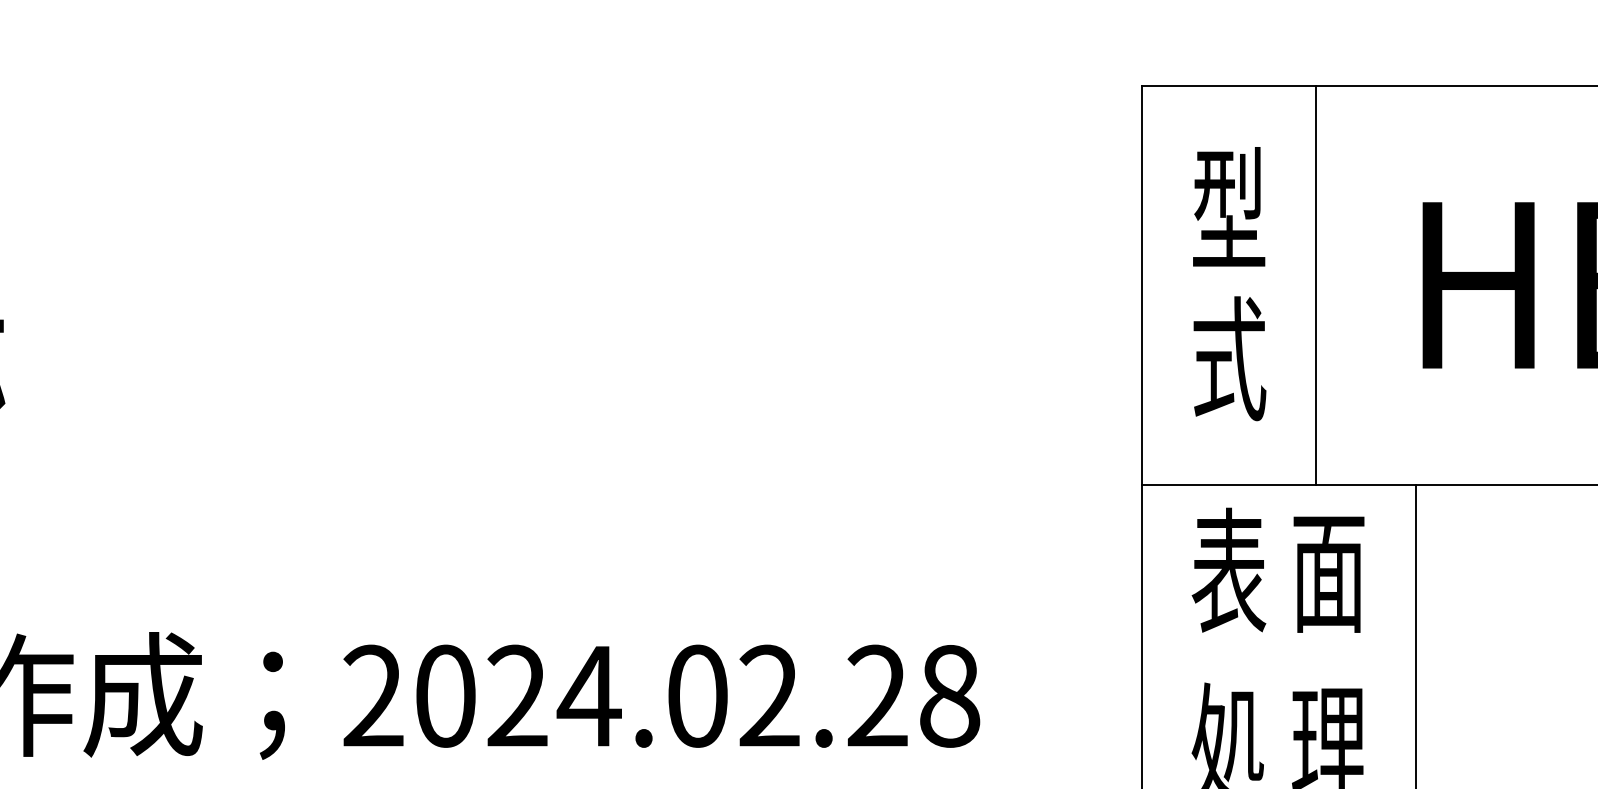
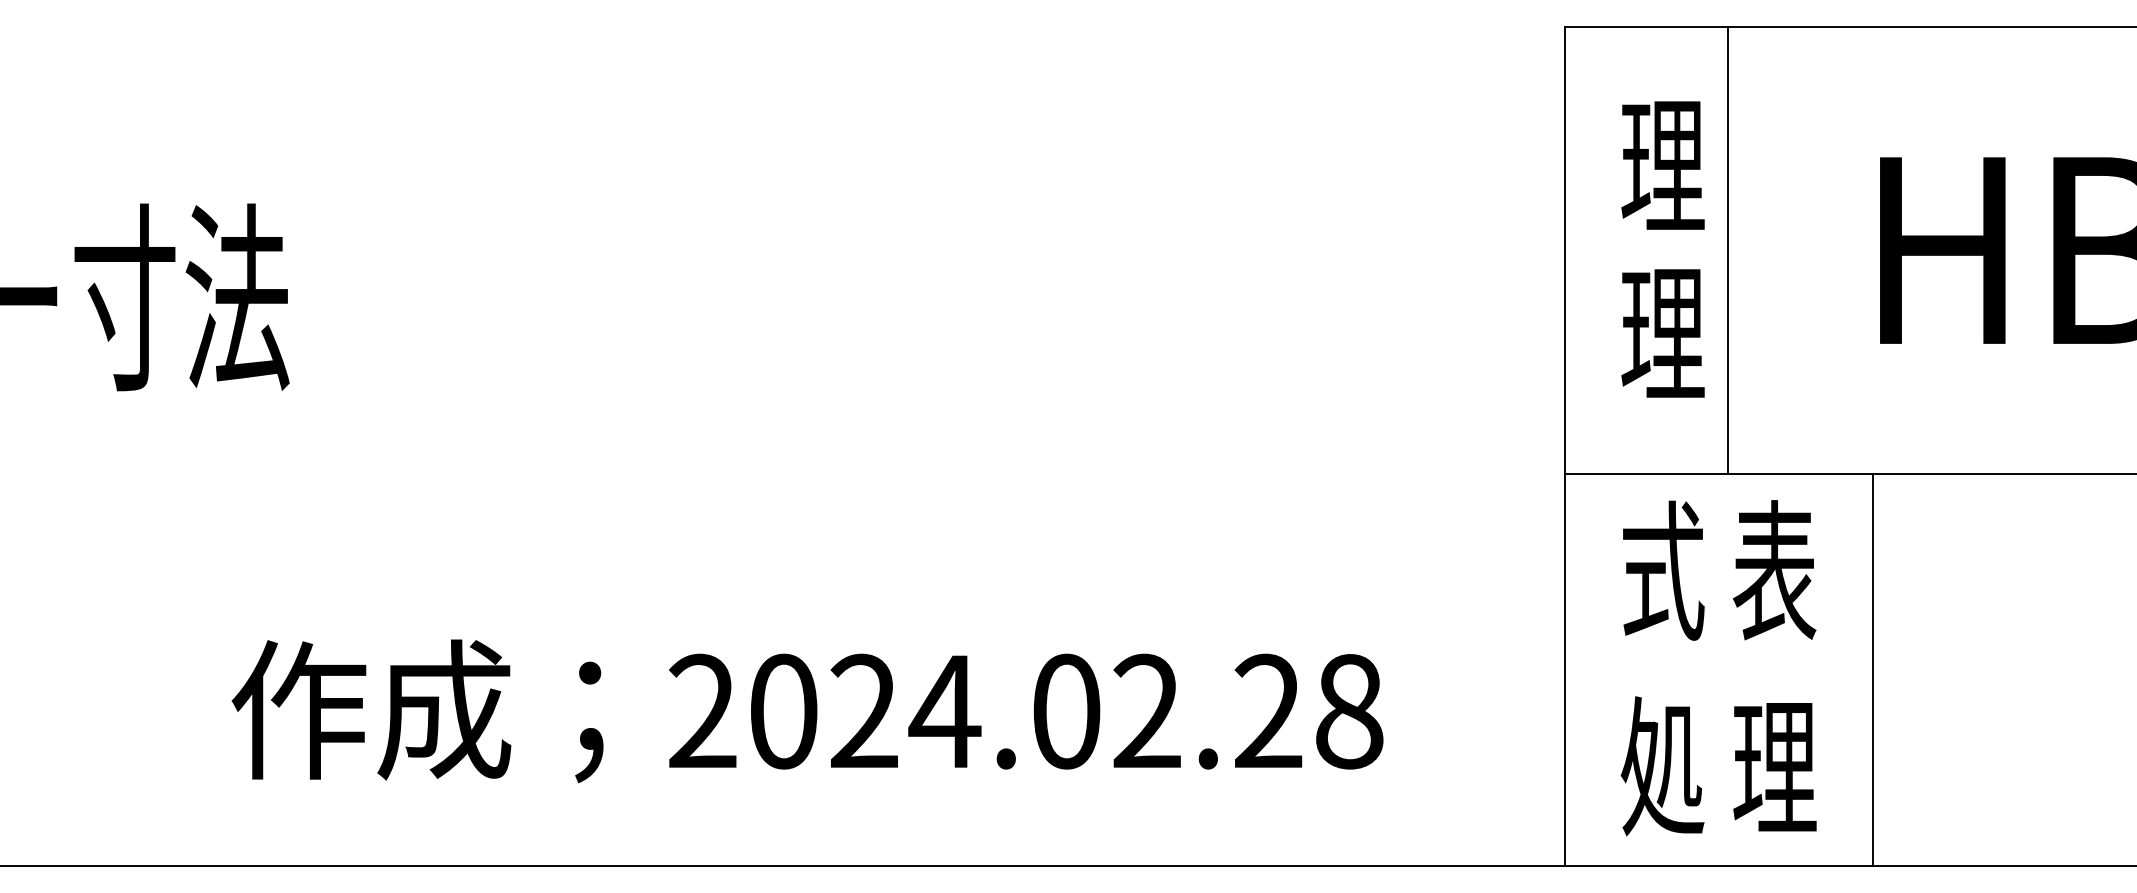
text: (1228, 206) -> (1662, 162), 型 -> 理
line: (1316, 285) -> (1727, 250), moved
text: (1228, 358) -> (1662, 332), 式 -> 理
text: (1228, 570) -> (1662, 570), 表 -> 式
text: (1328, 570) -> (1774, 570), 面 -> 表

